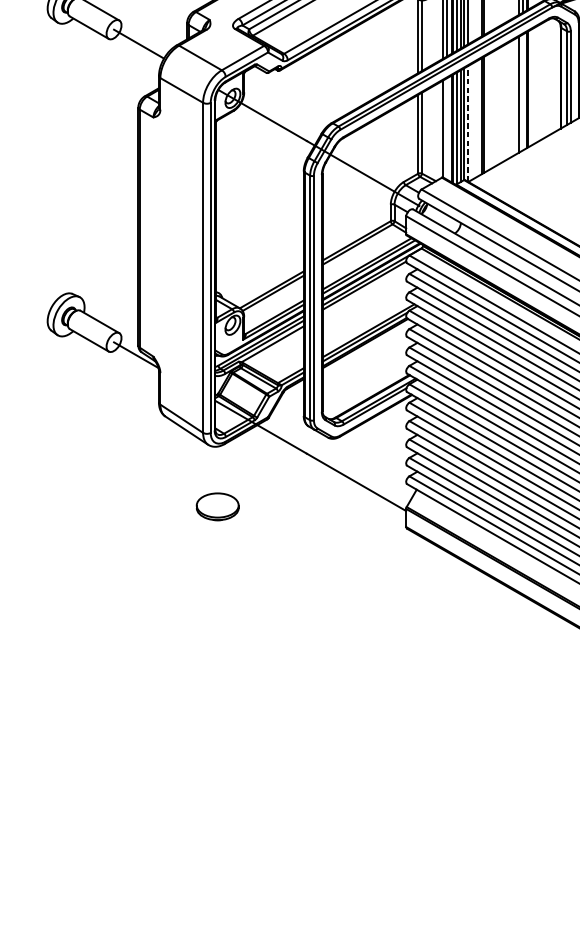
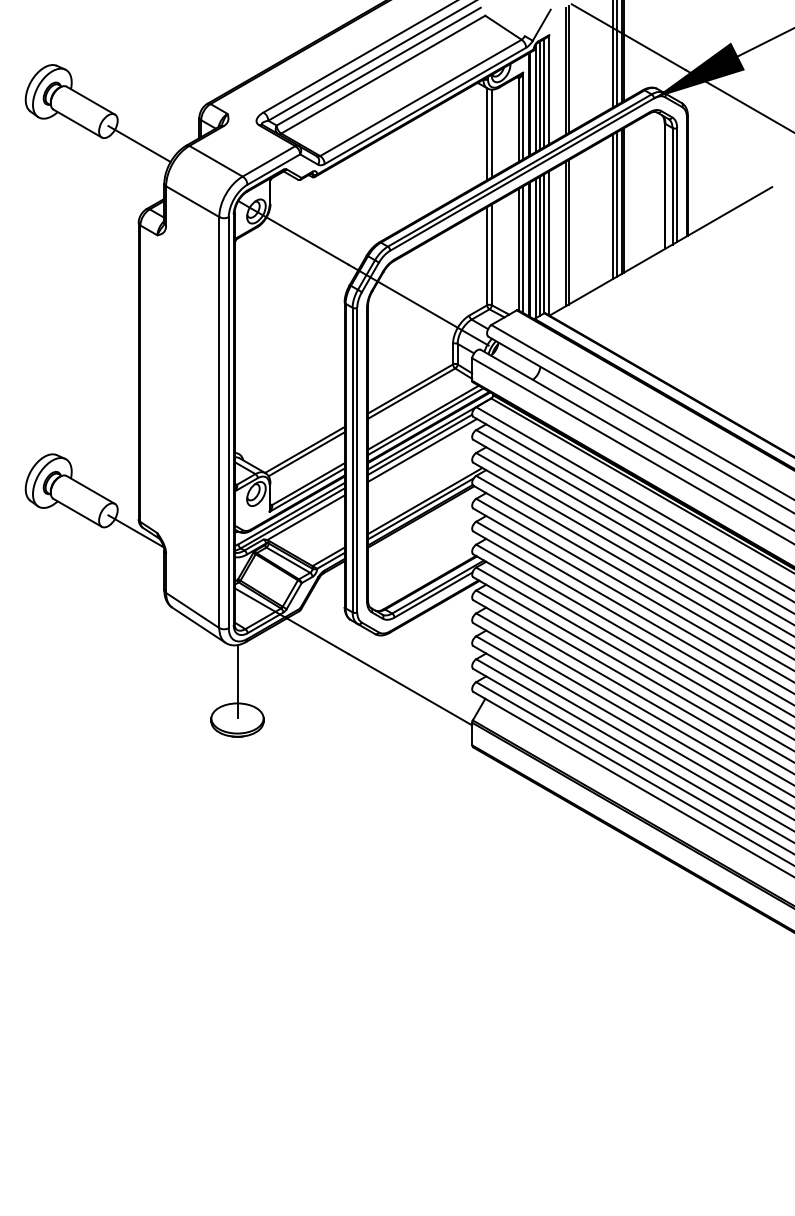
line: (522, 92) -> (617, 204), added
line: (467, 124) -> (548, 243), dashed -> solid
line: (447, 128) -> (523, 249), added
line: (366, 290) -> (422, 450), added
line: (217, 475) -> (237, 681), added

